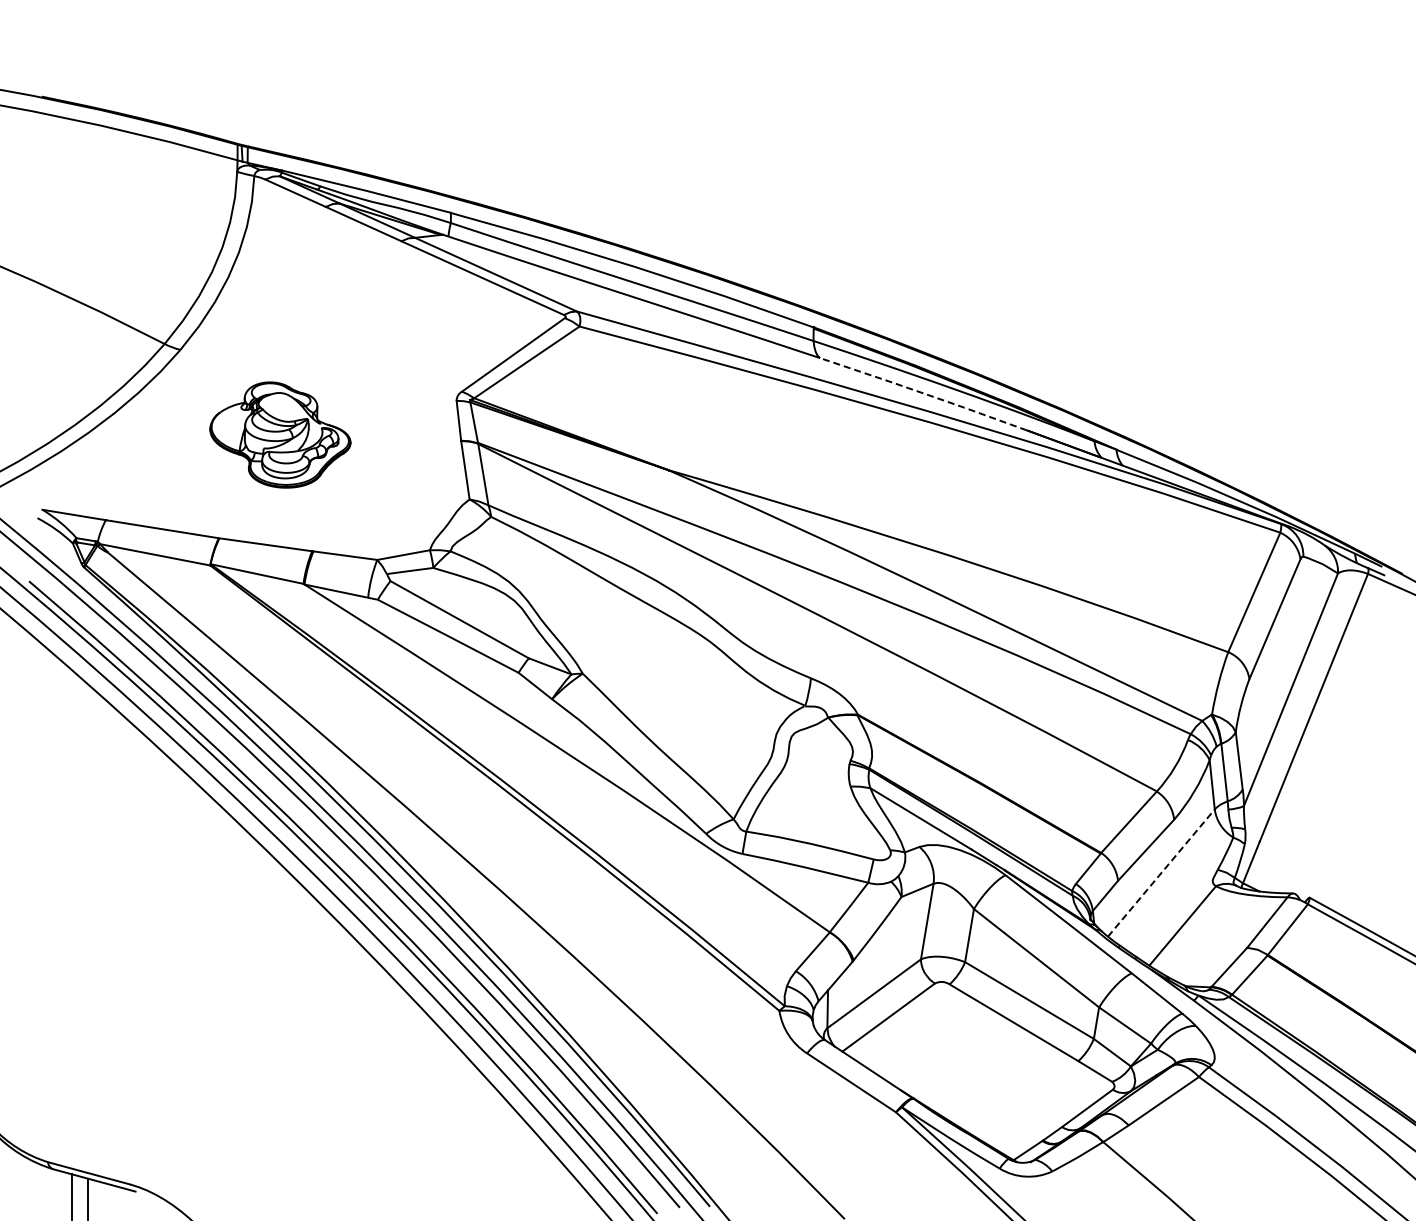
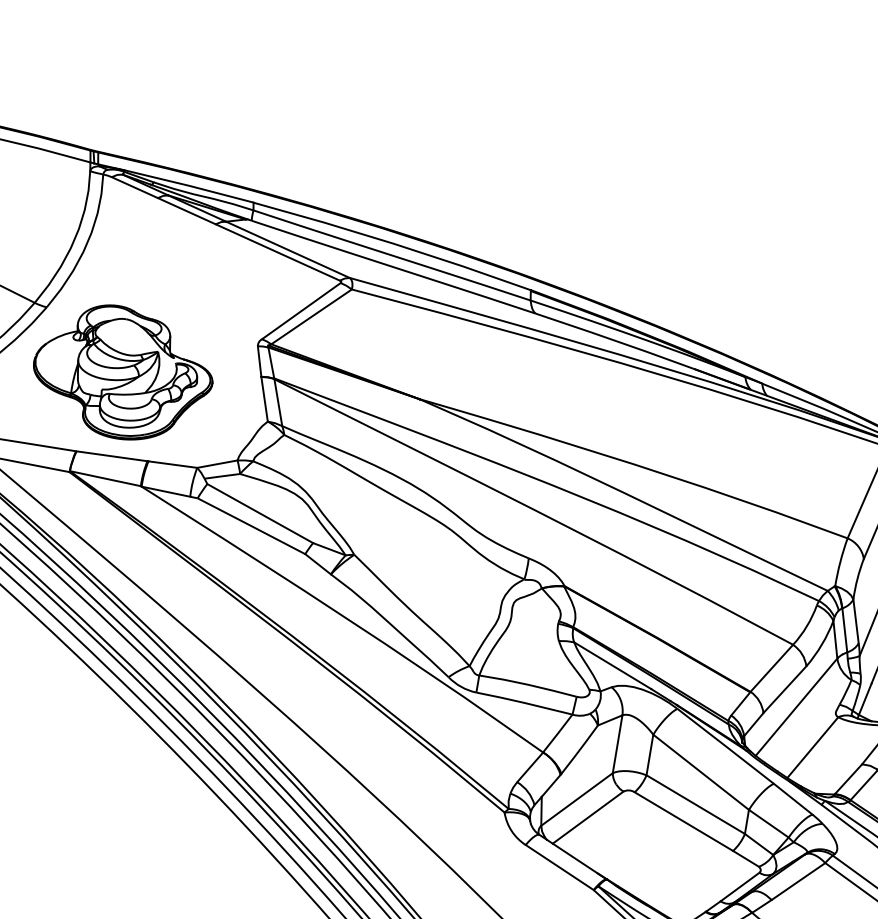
line: (923, 393) -> (614, 340), dashed -> solid
part: (280, 434) -> (123, 372), size x1.67
line: (1161, 872) -> (796, 706), dashed -> solid

